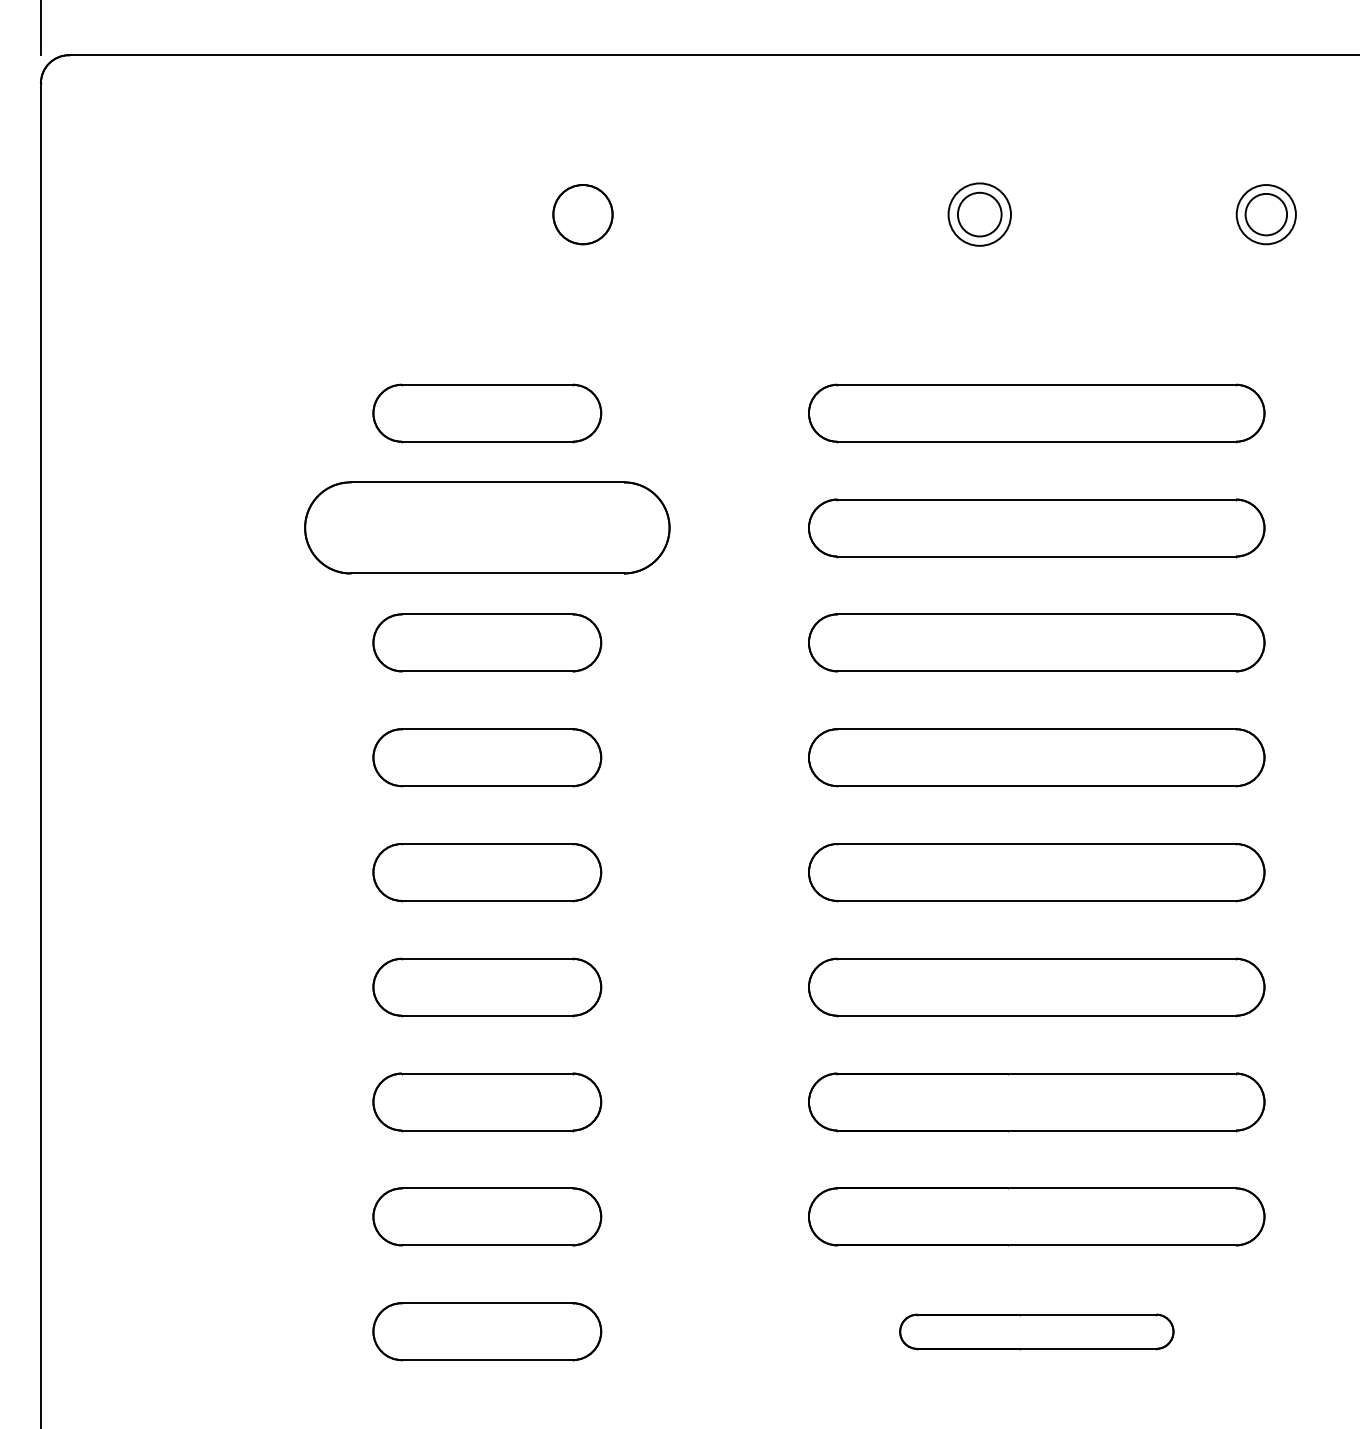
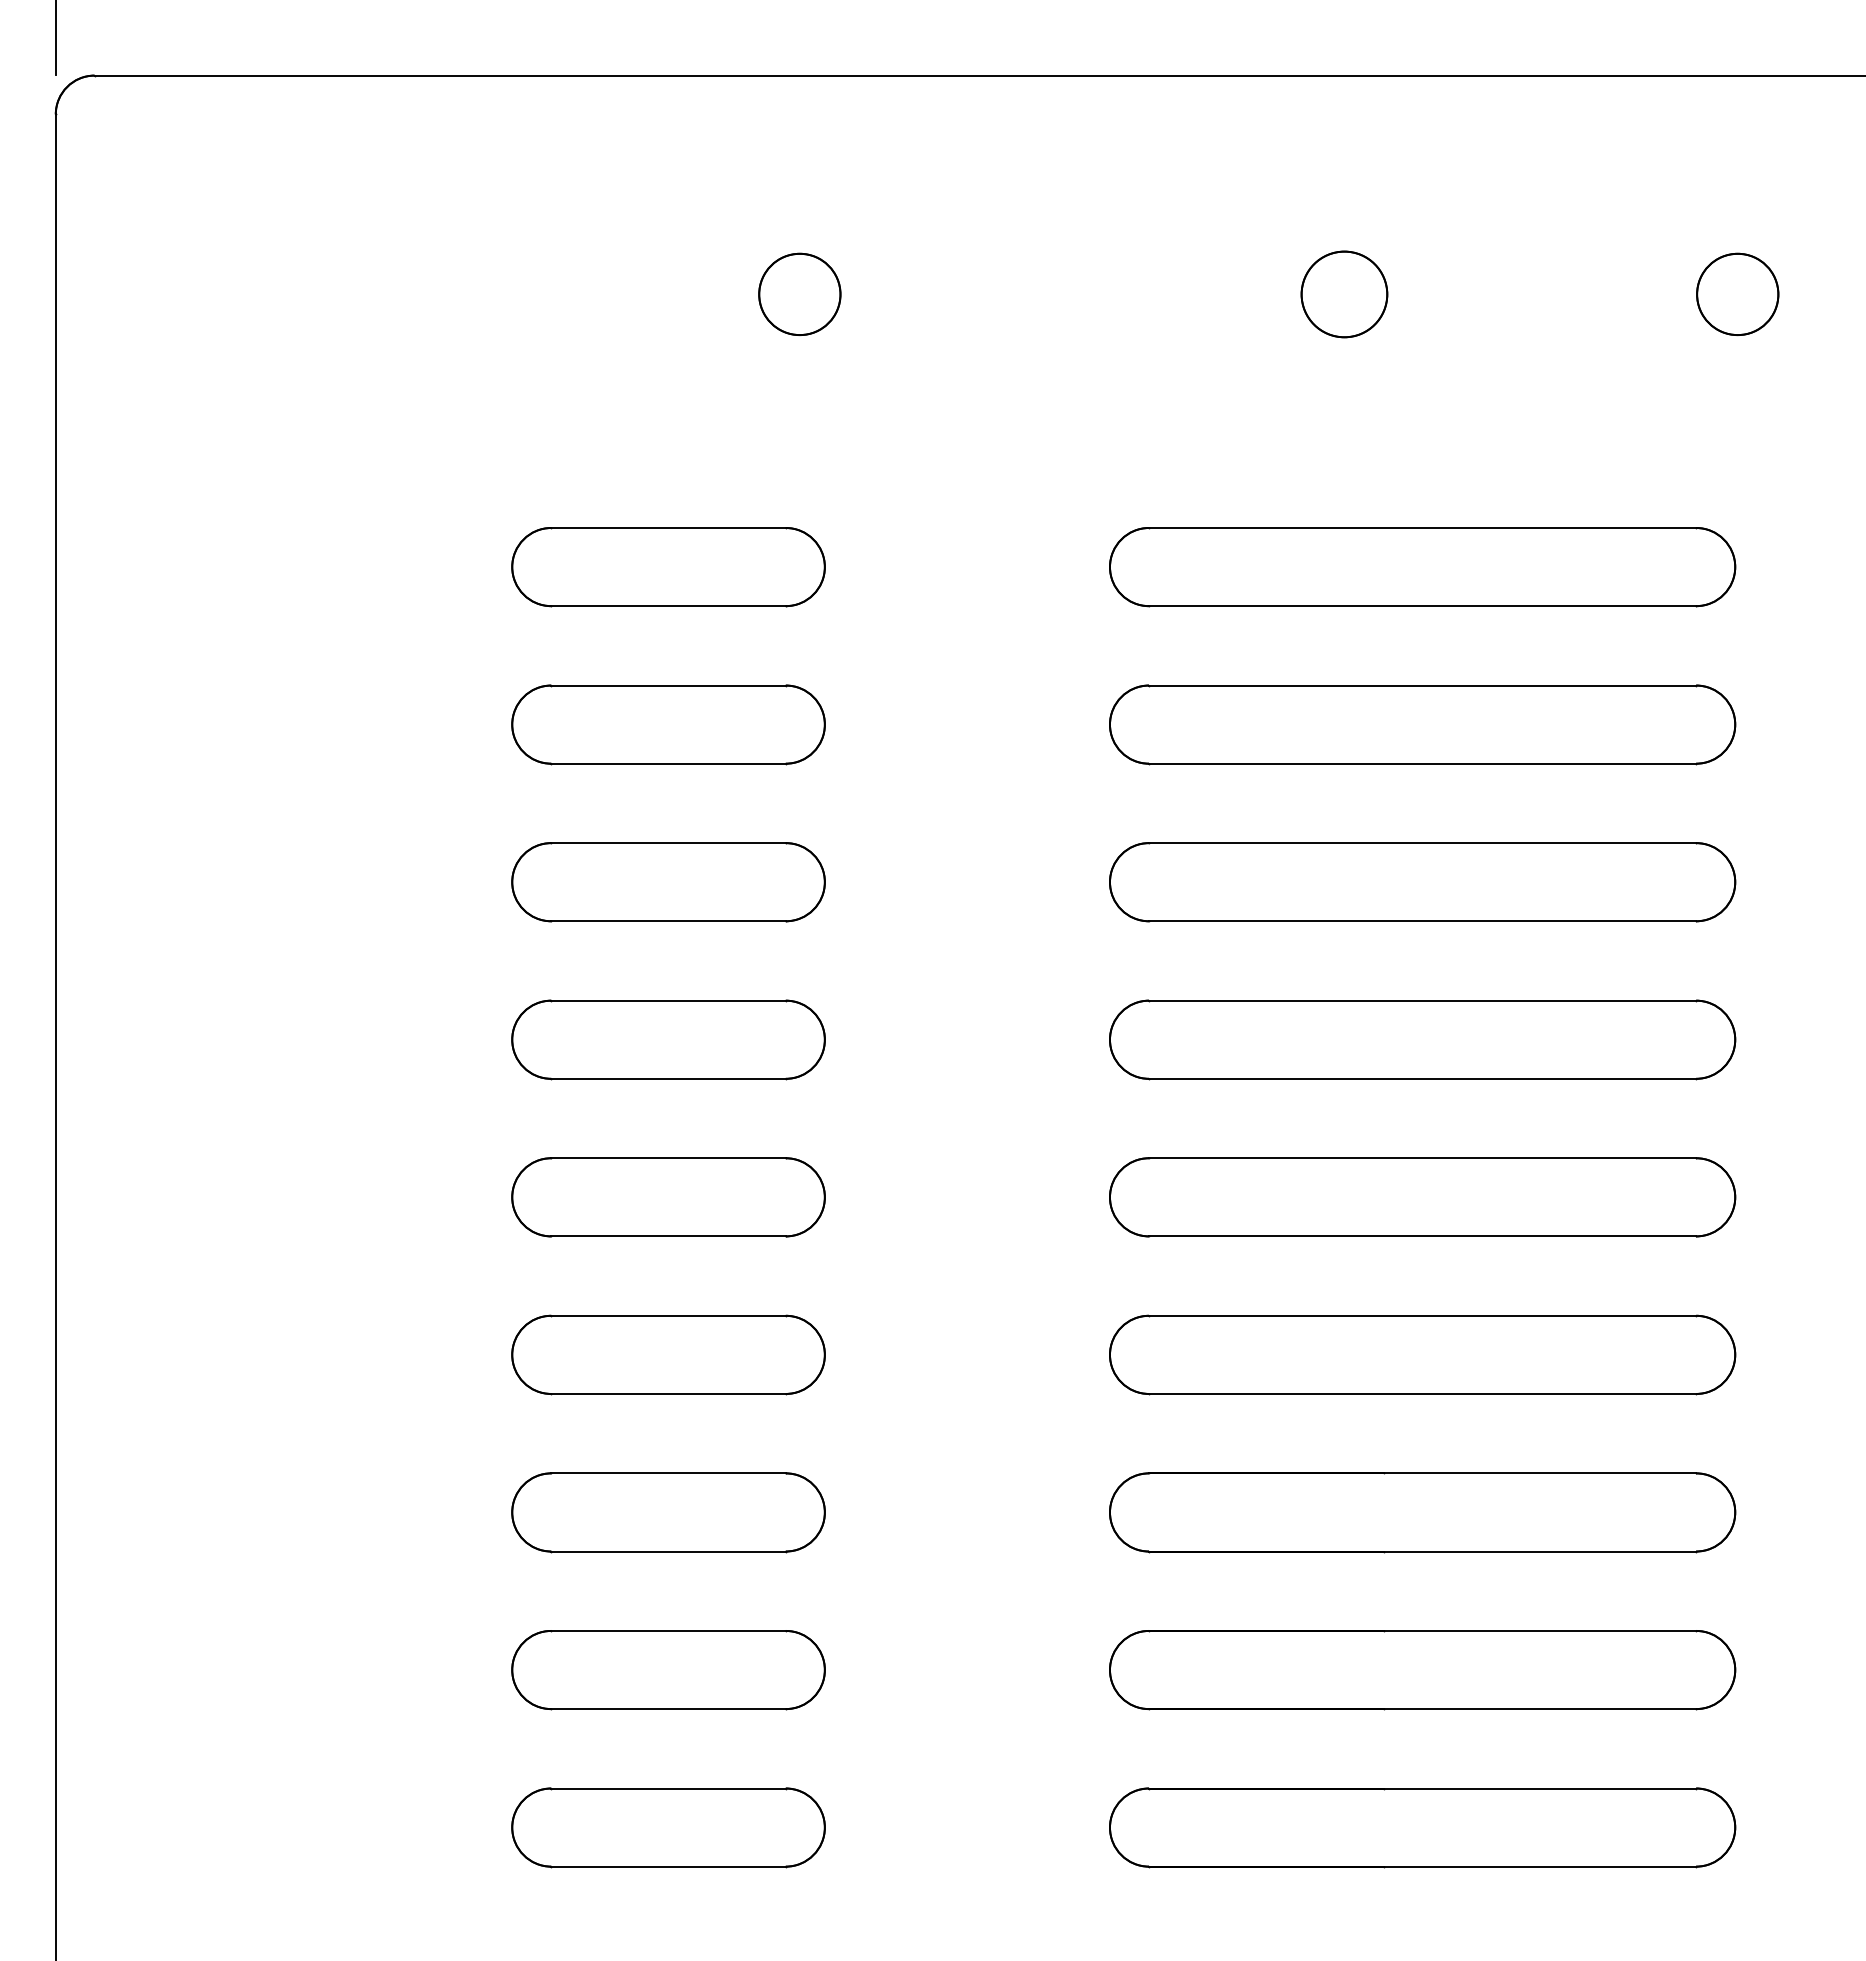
circle: (979, 214) -> (1344, 294), size x1.43
circle: (1266, 214) -> (1737, 294), size x1.43
part: (487, 527) -> (668, 724), size x0.62
part: (1036, 1331) -> (1422, 1827), size x1.67

